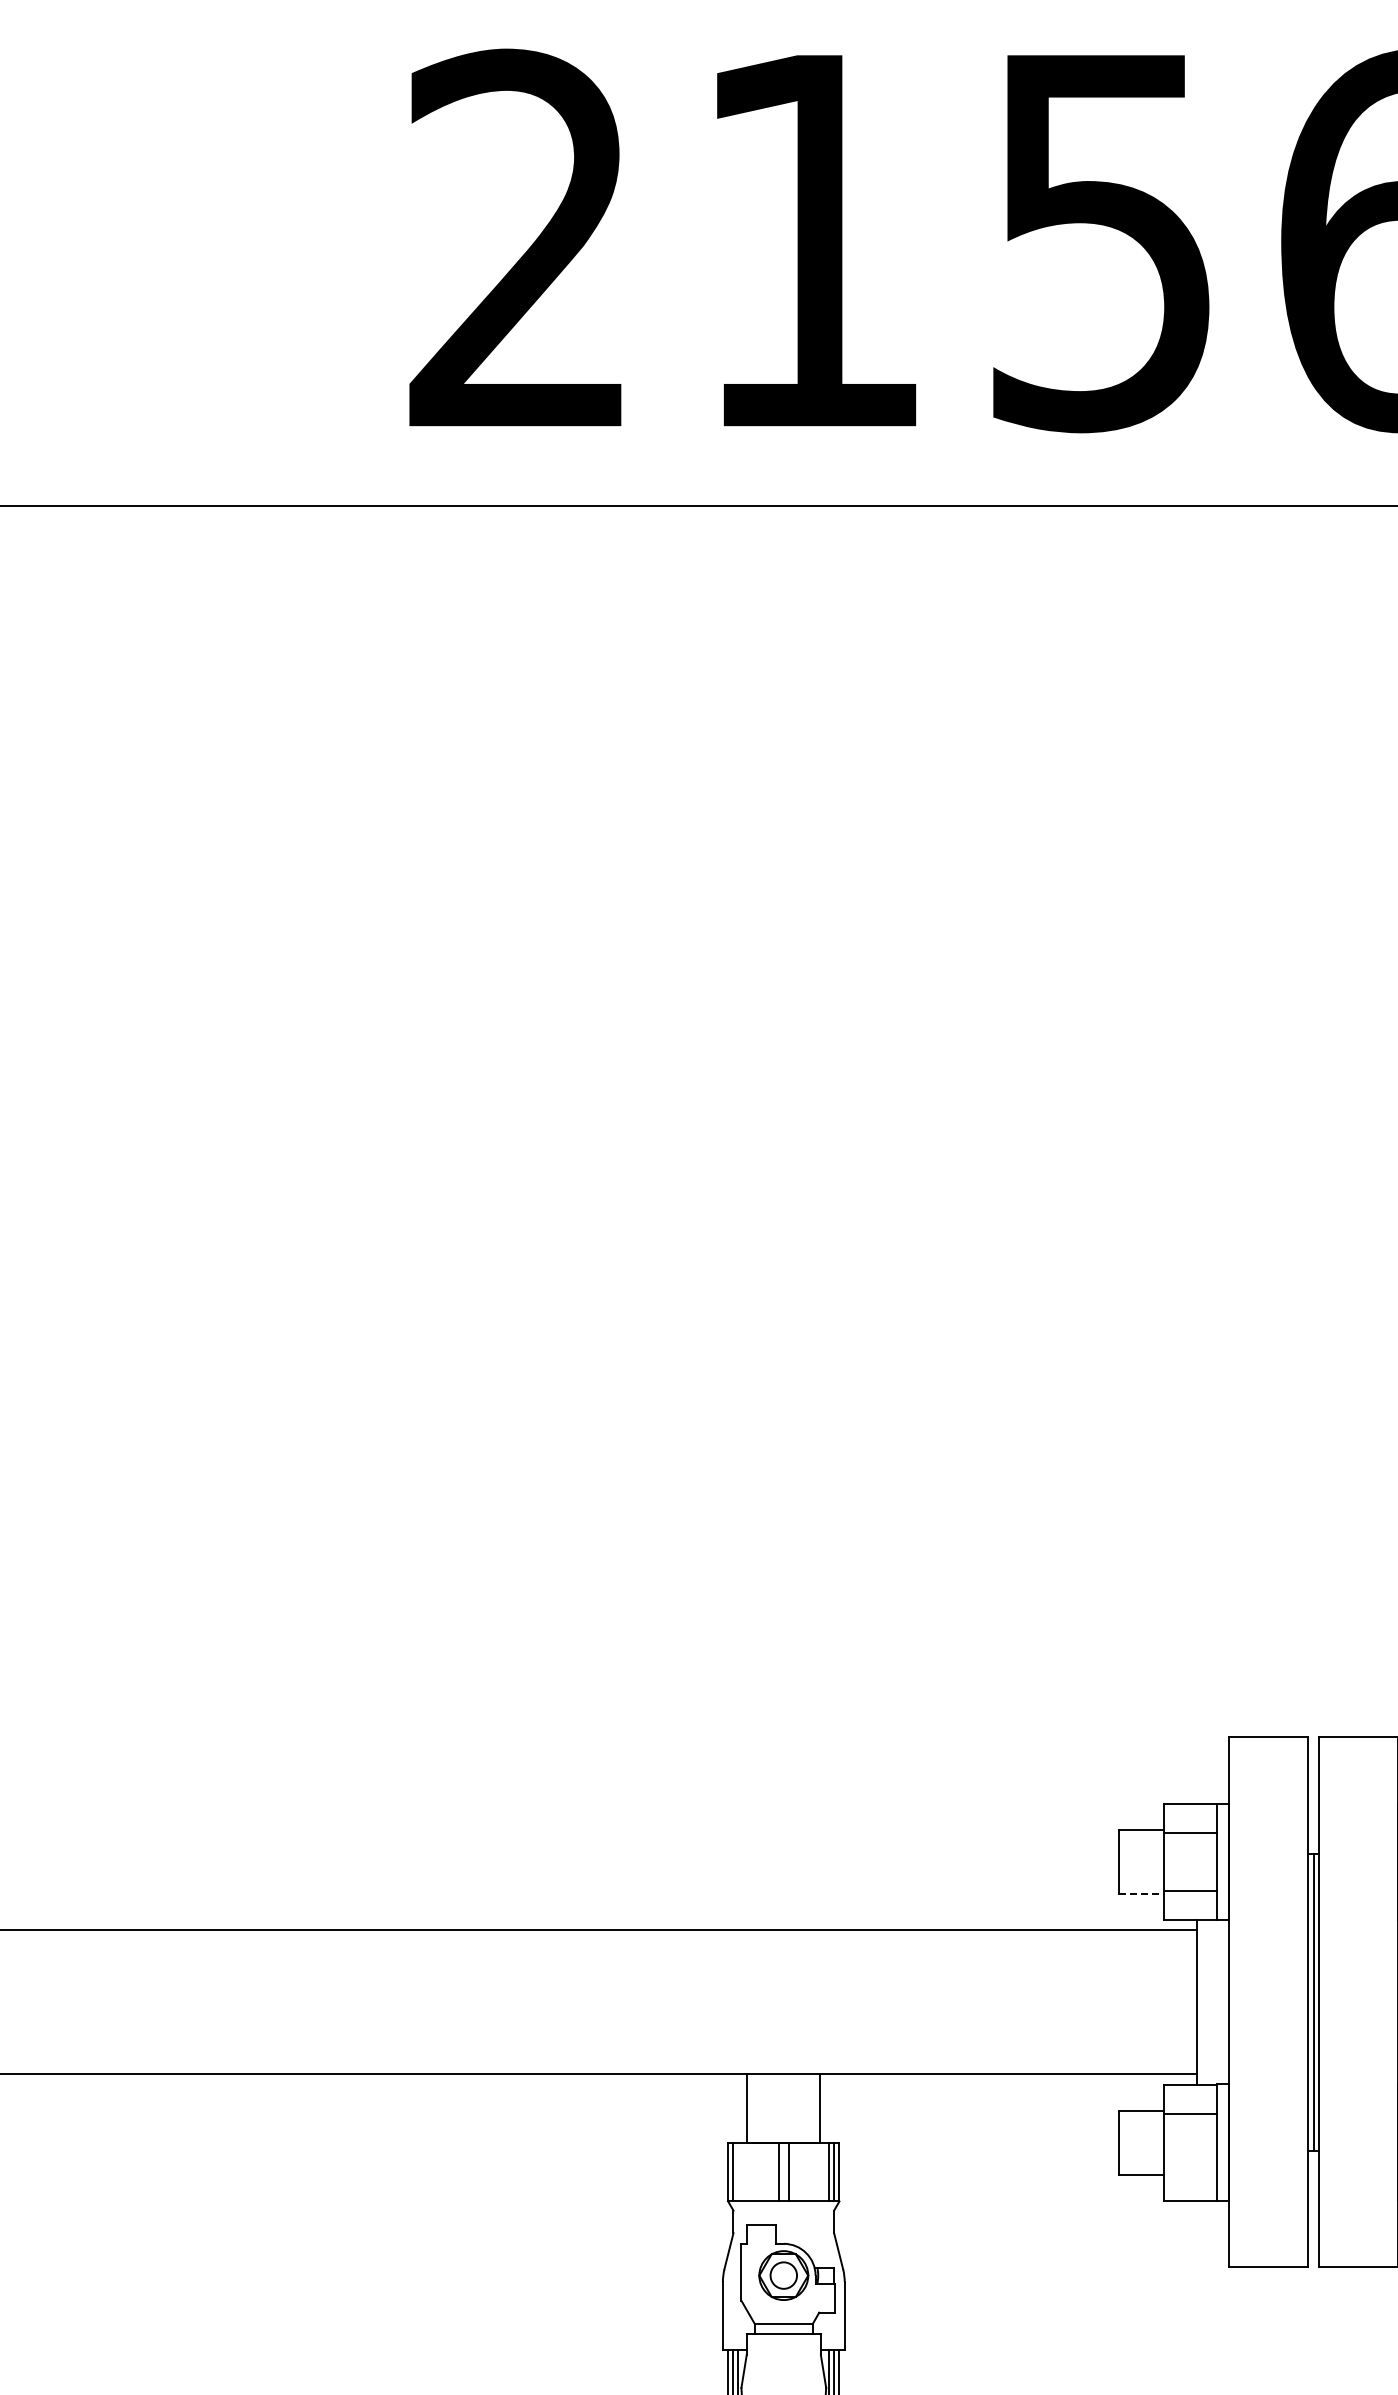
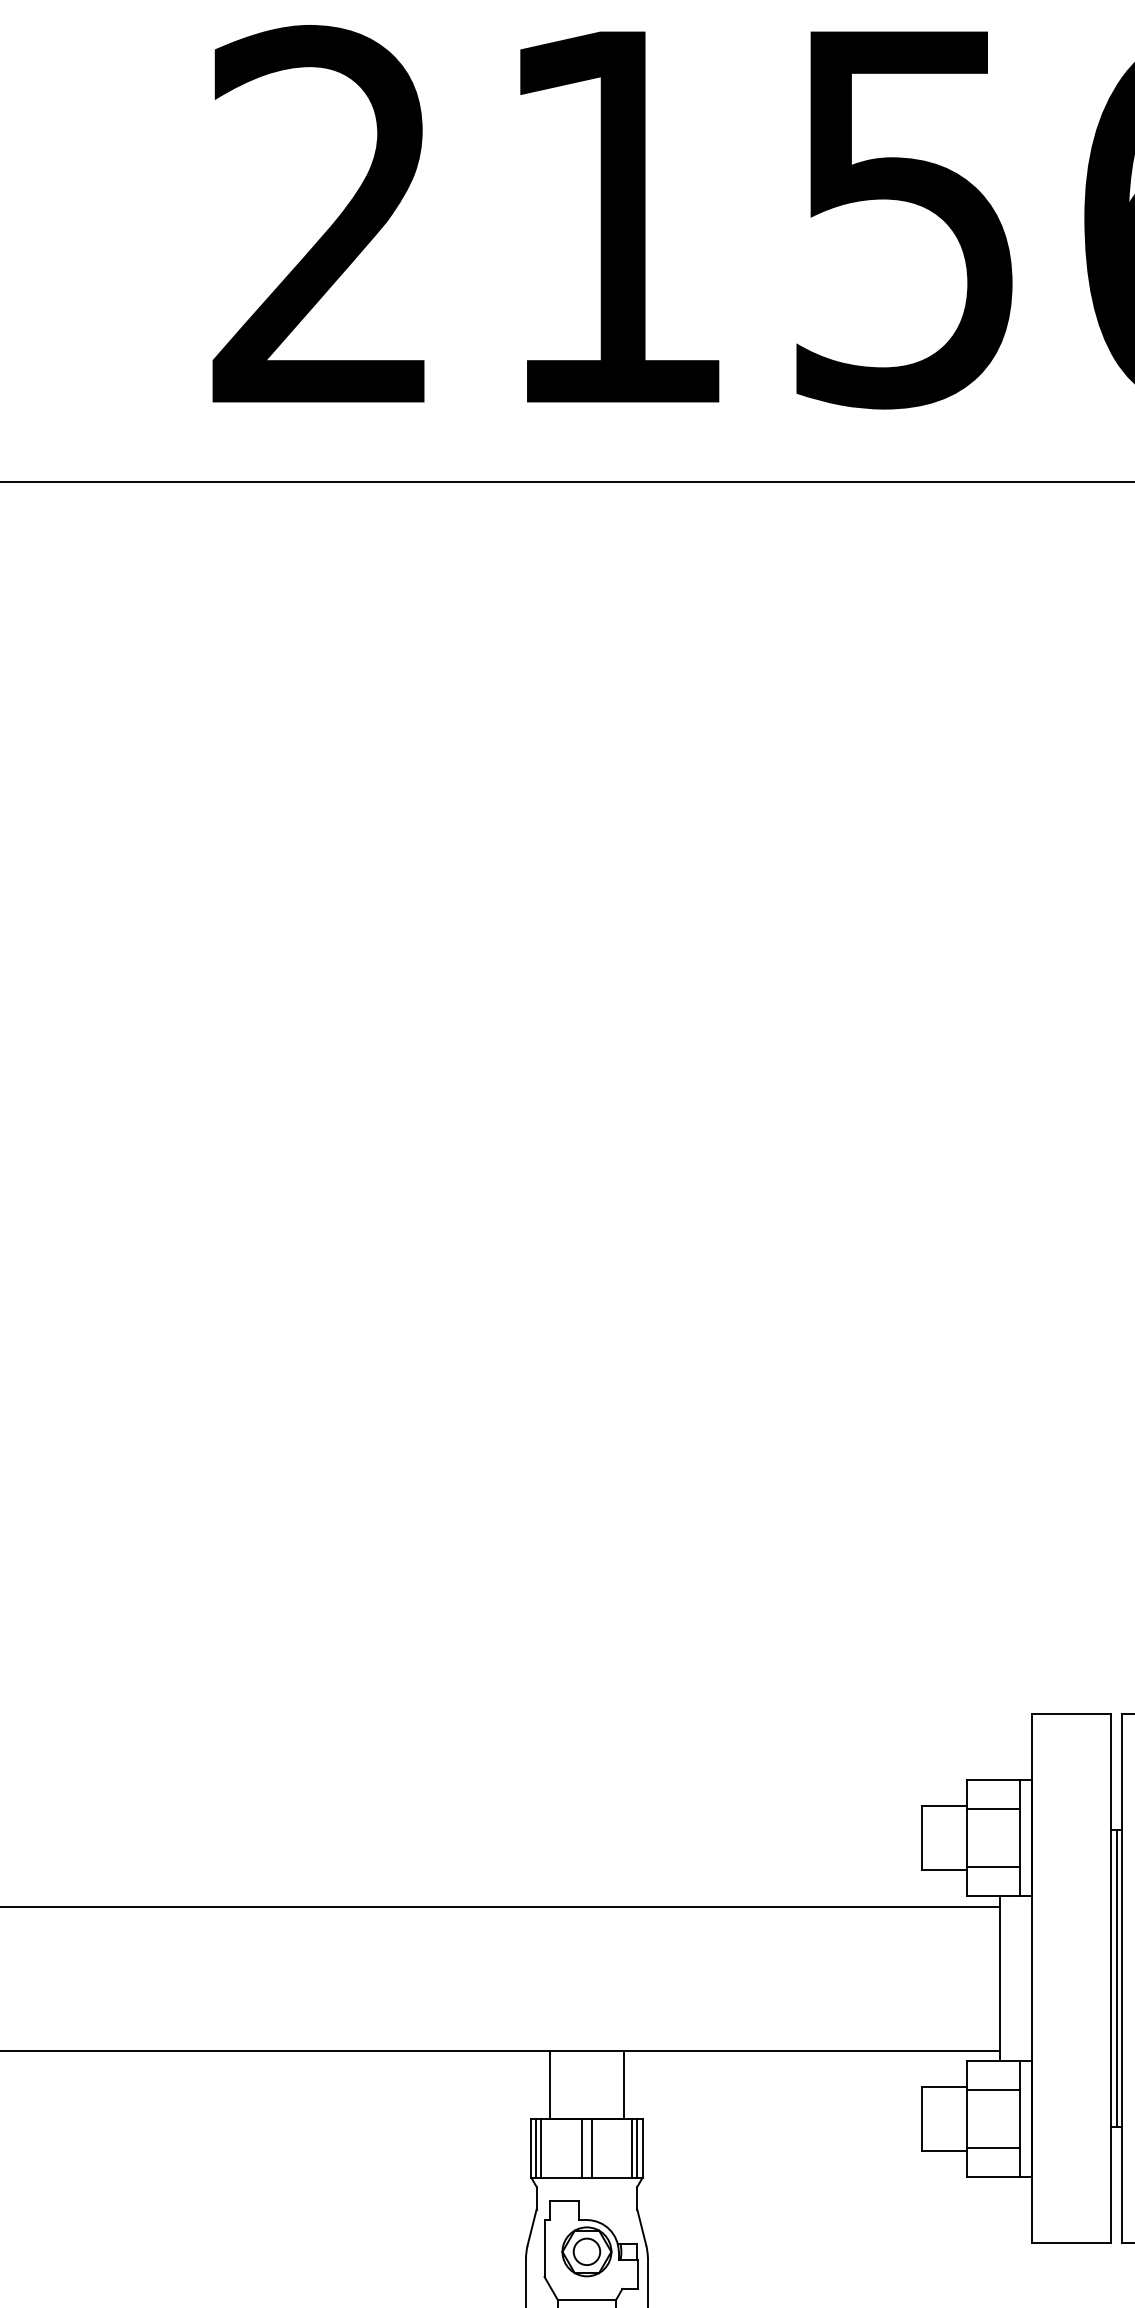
line: (1141, 1893) -> (944, 1869), dashed -> solid
line: (1189, 2171) -> (992, 2147), added
line: (738, 2172) -> (541, 2148), added

